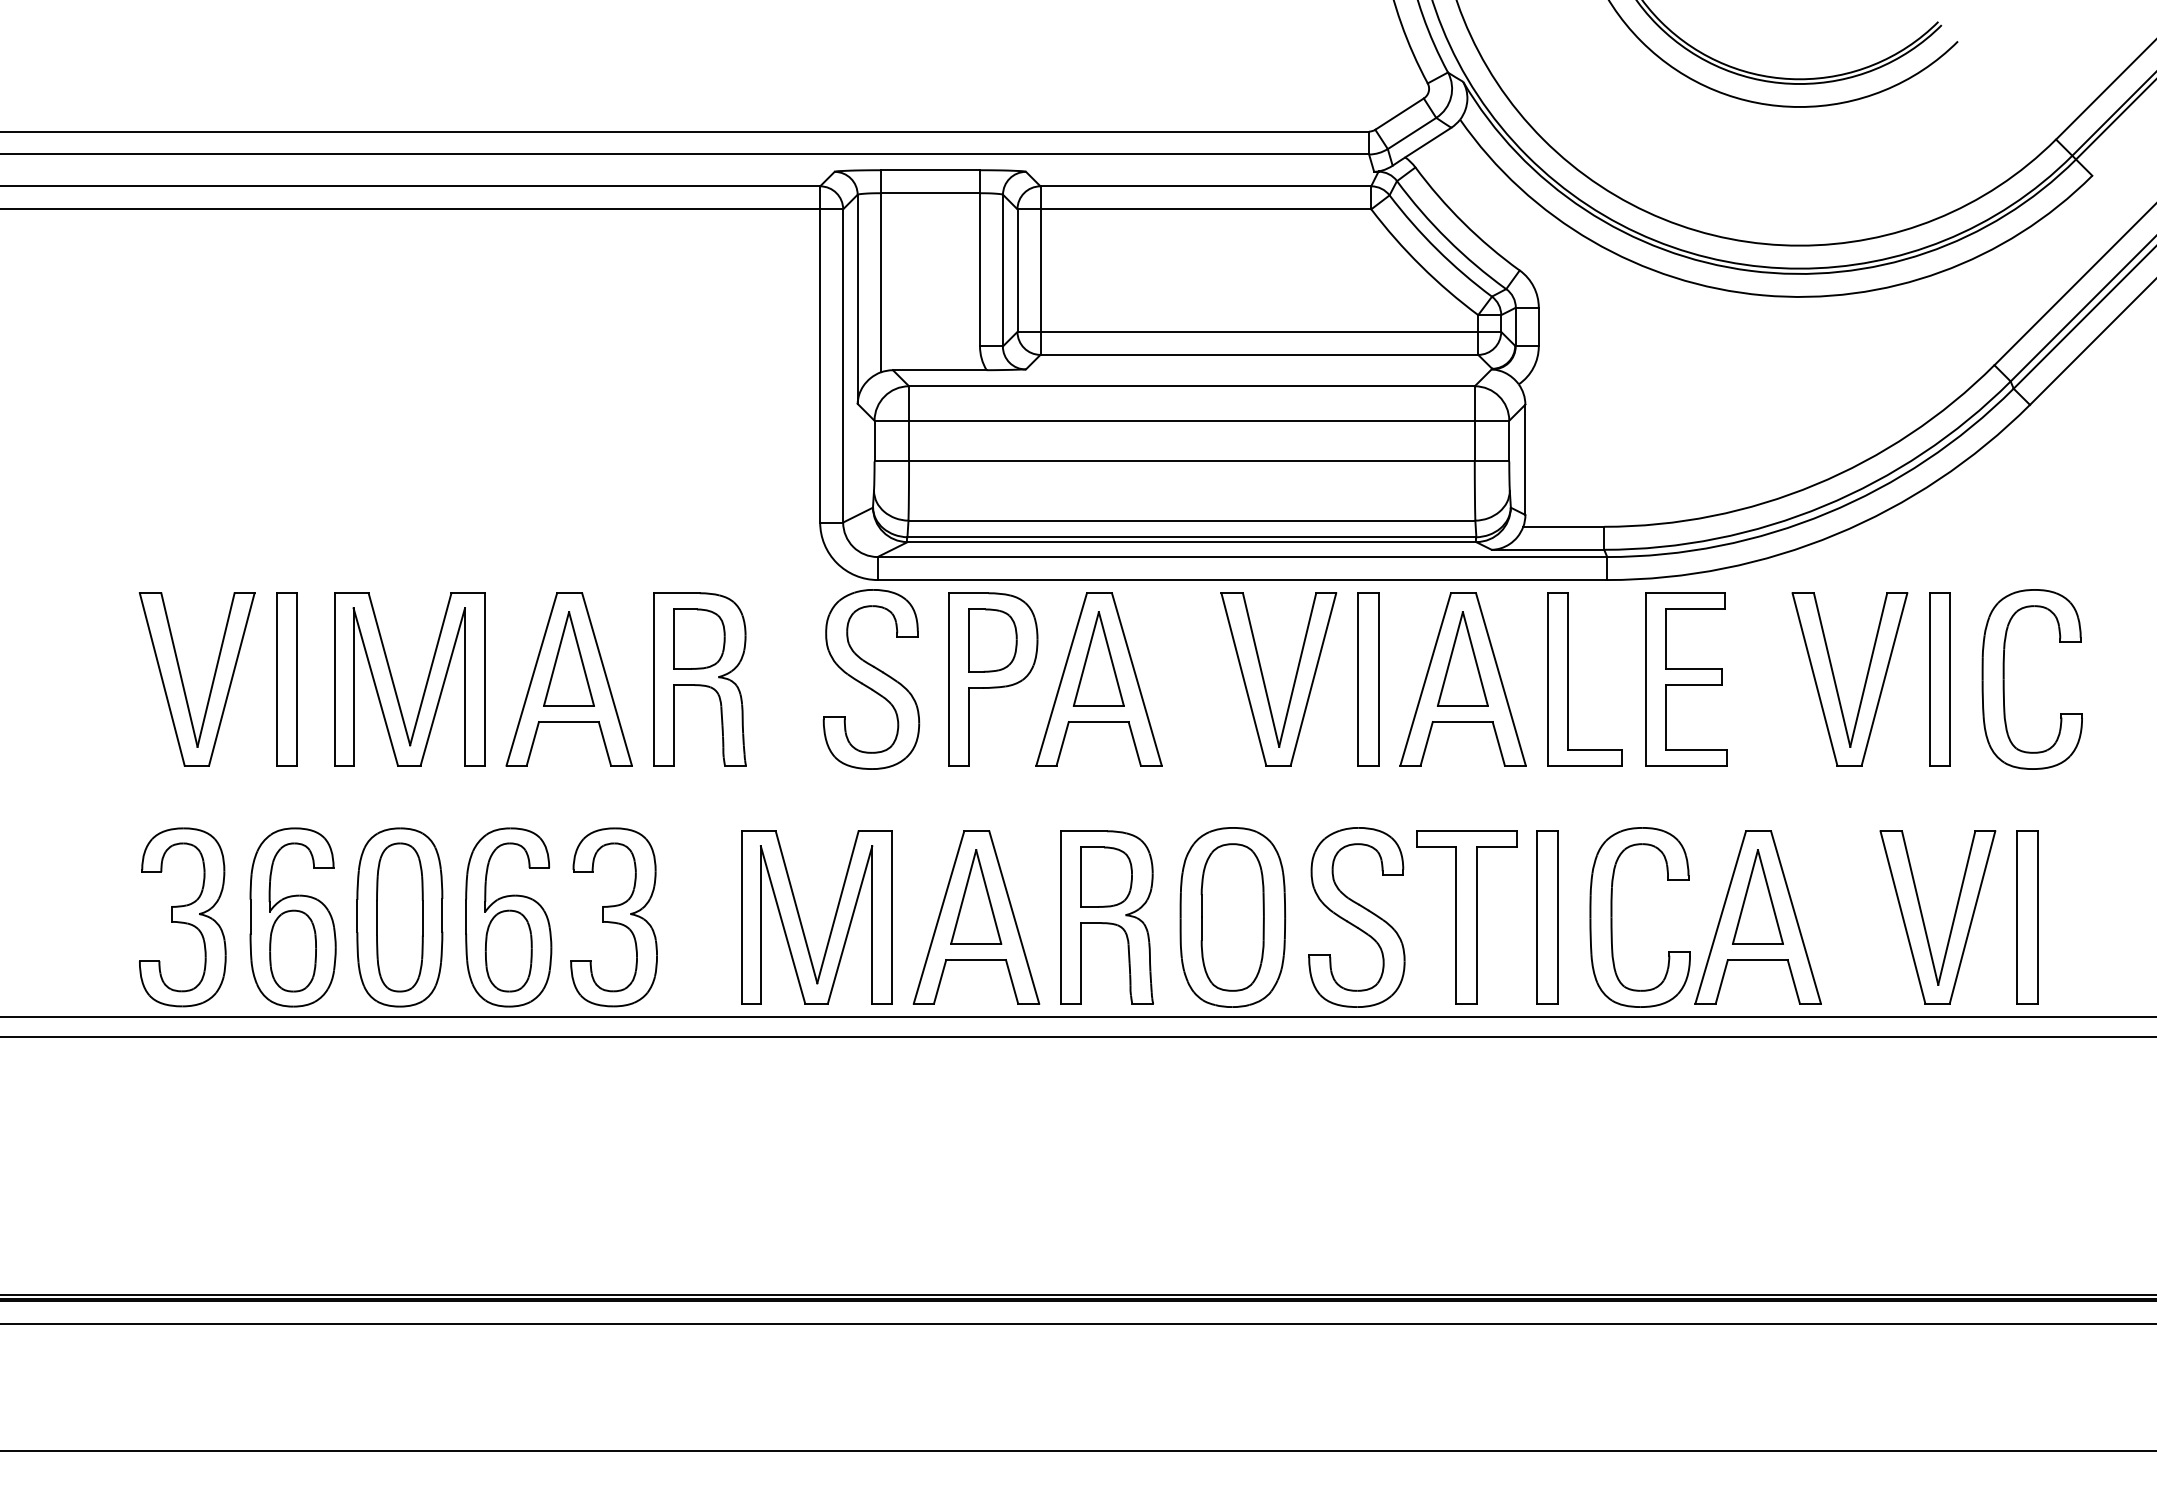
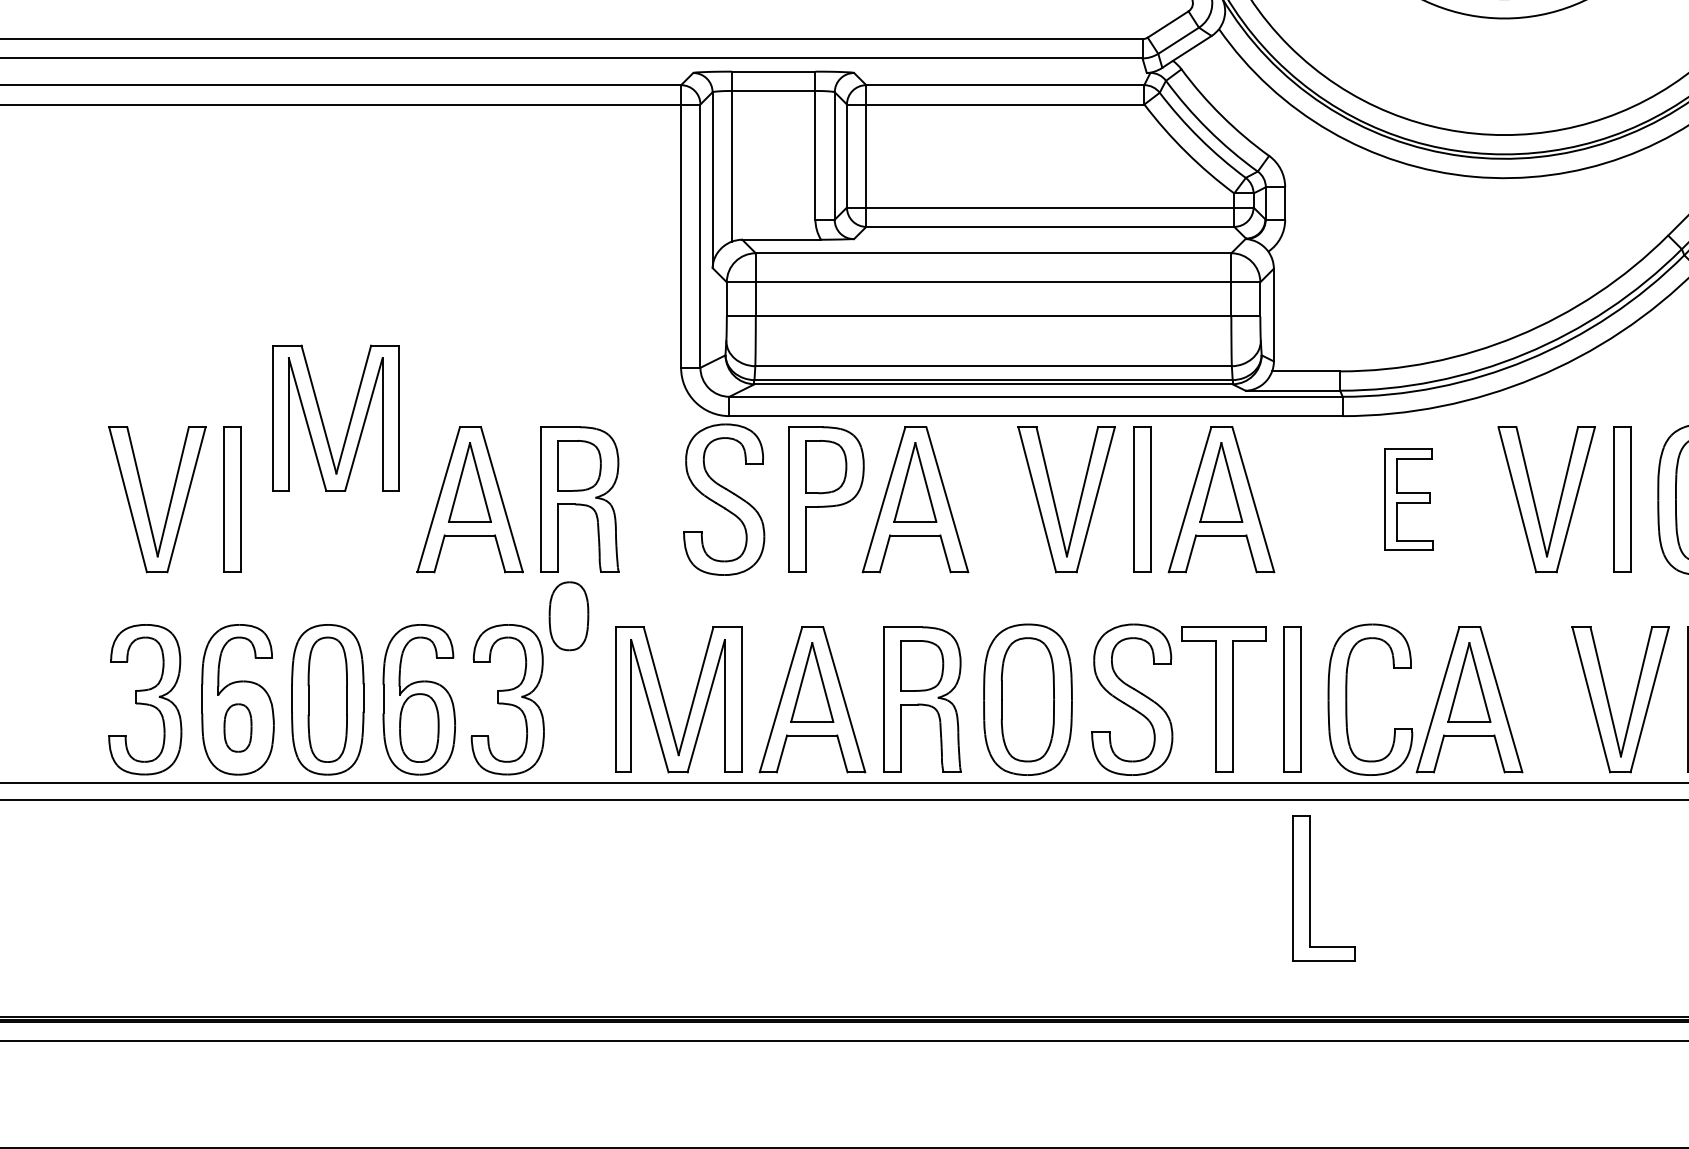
part: (1568, 679) -> (1310, 888), moved
part: (1686, 679) -> (1409, 499), size x0.7
part: (394, 683) -> (323, 421), moved
part: (686, 817) -> (568, 615), added
part: (292, 950) -> (237, 727), size x0.7

